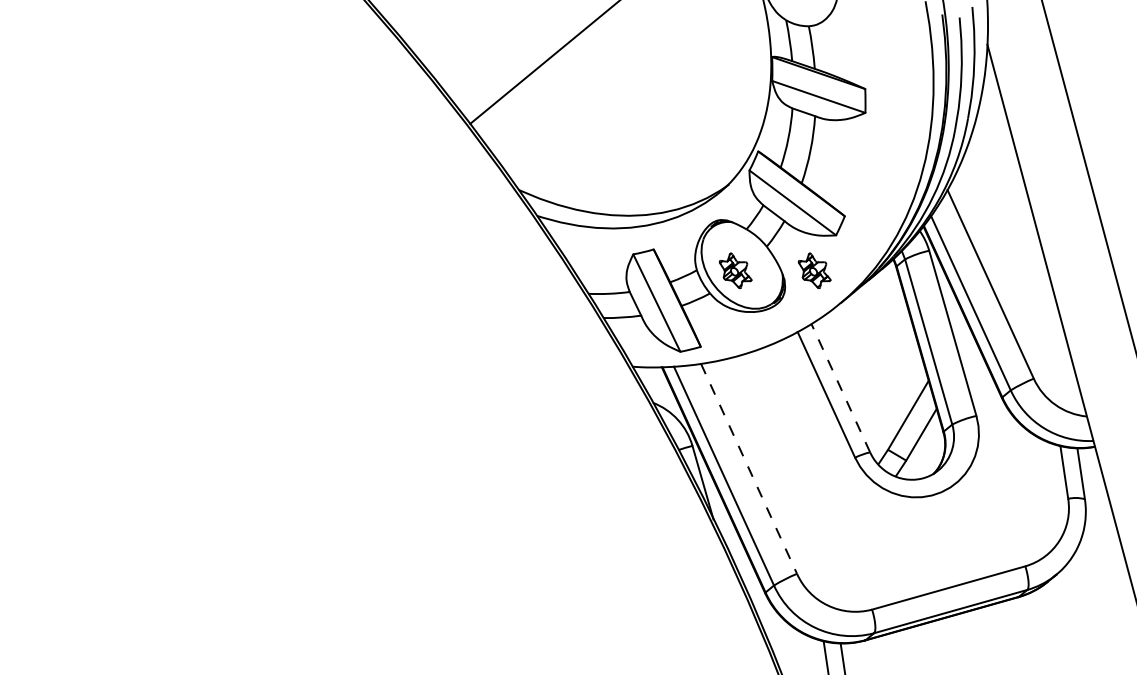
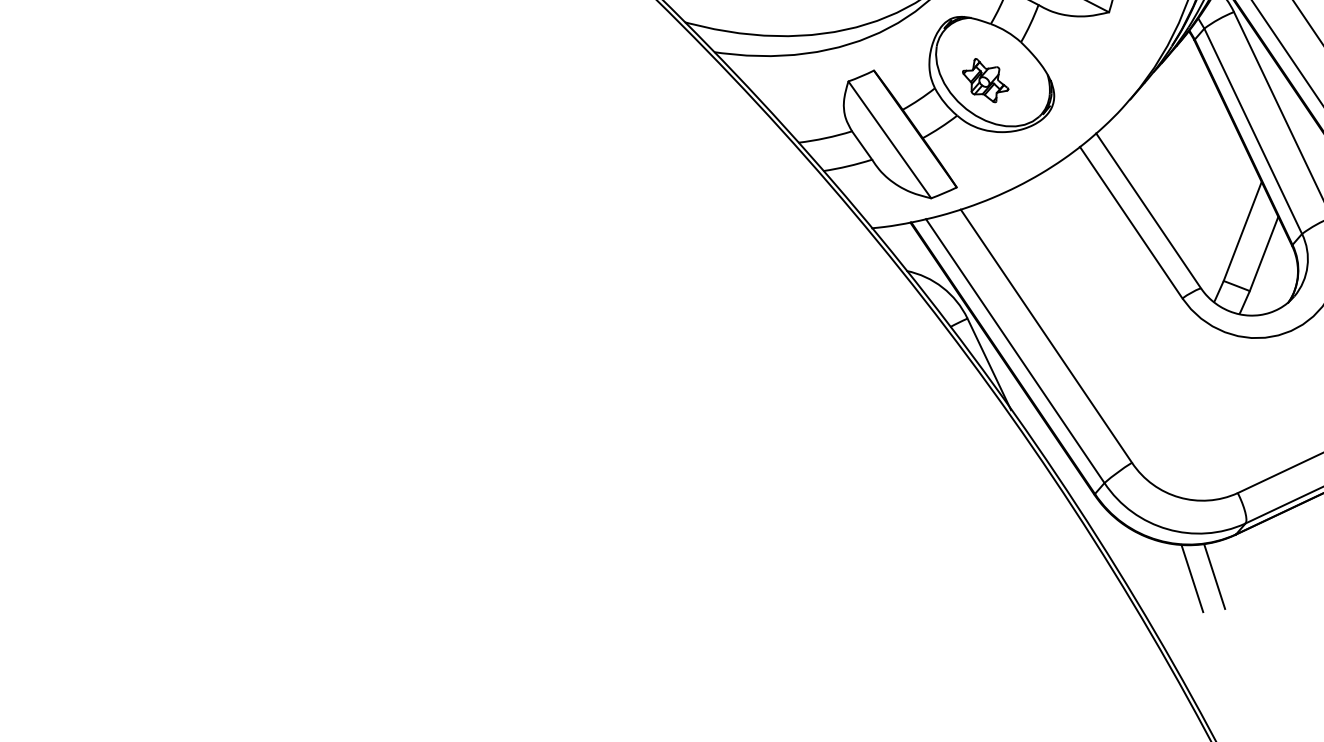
part: (814, 270) -> (1088, 62), removed
line: (840, 388) -> (1148, 211), dashed -> solid
line: (749, 469) -> (1047, 336), dashed -> solid

